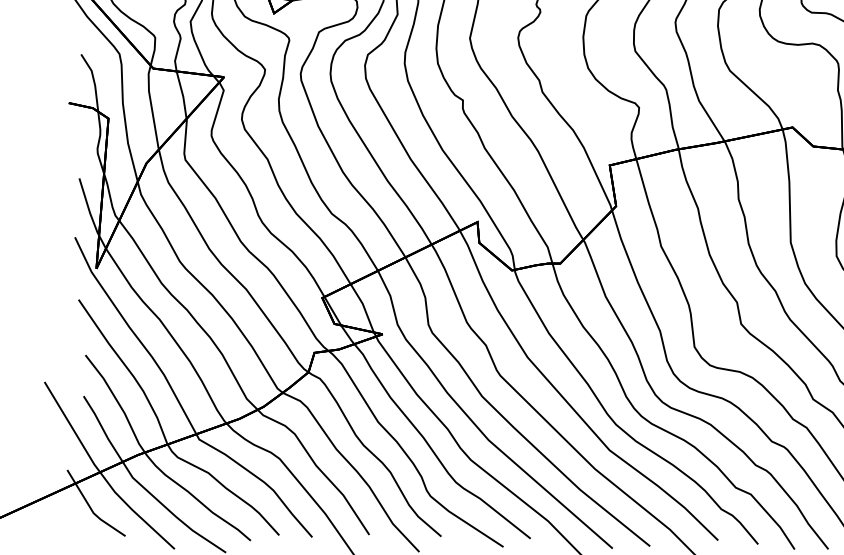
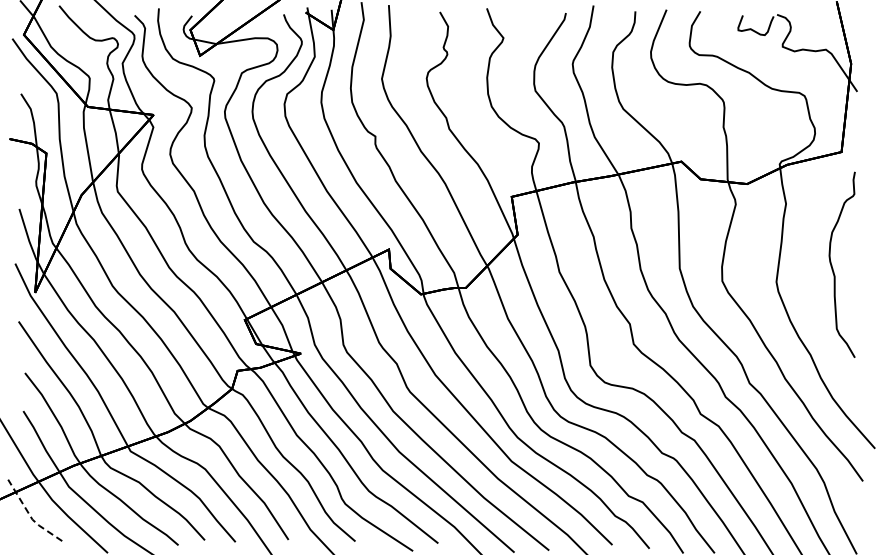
line: (91, 509) -> (30, 516), solid -> dashed

